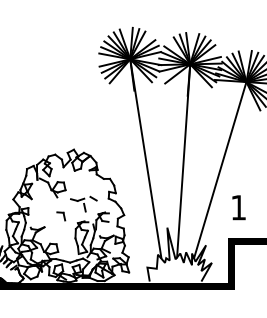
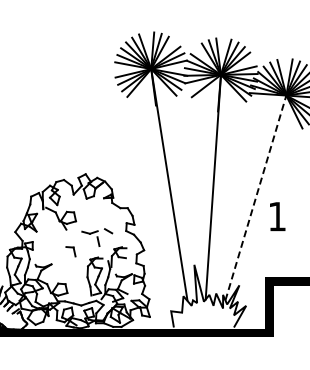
line: (219, 170) -> (255, 198), solid -> dashed
text: (238, 207) -> (277, 216), moved

